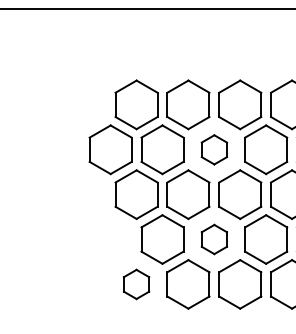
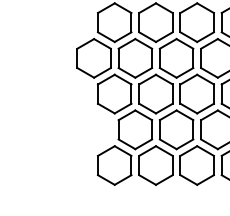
part: (214, 149) -> (176, 58), size x1.67
part: (214, 239) -> (176, 129), size x1.67
part: (136, 284) -> (114, 165), size x1.67

